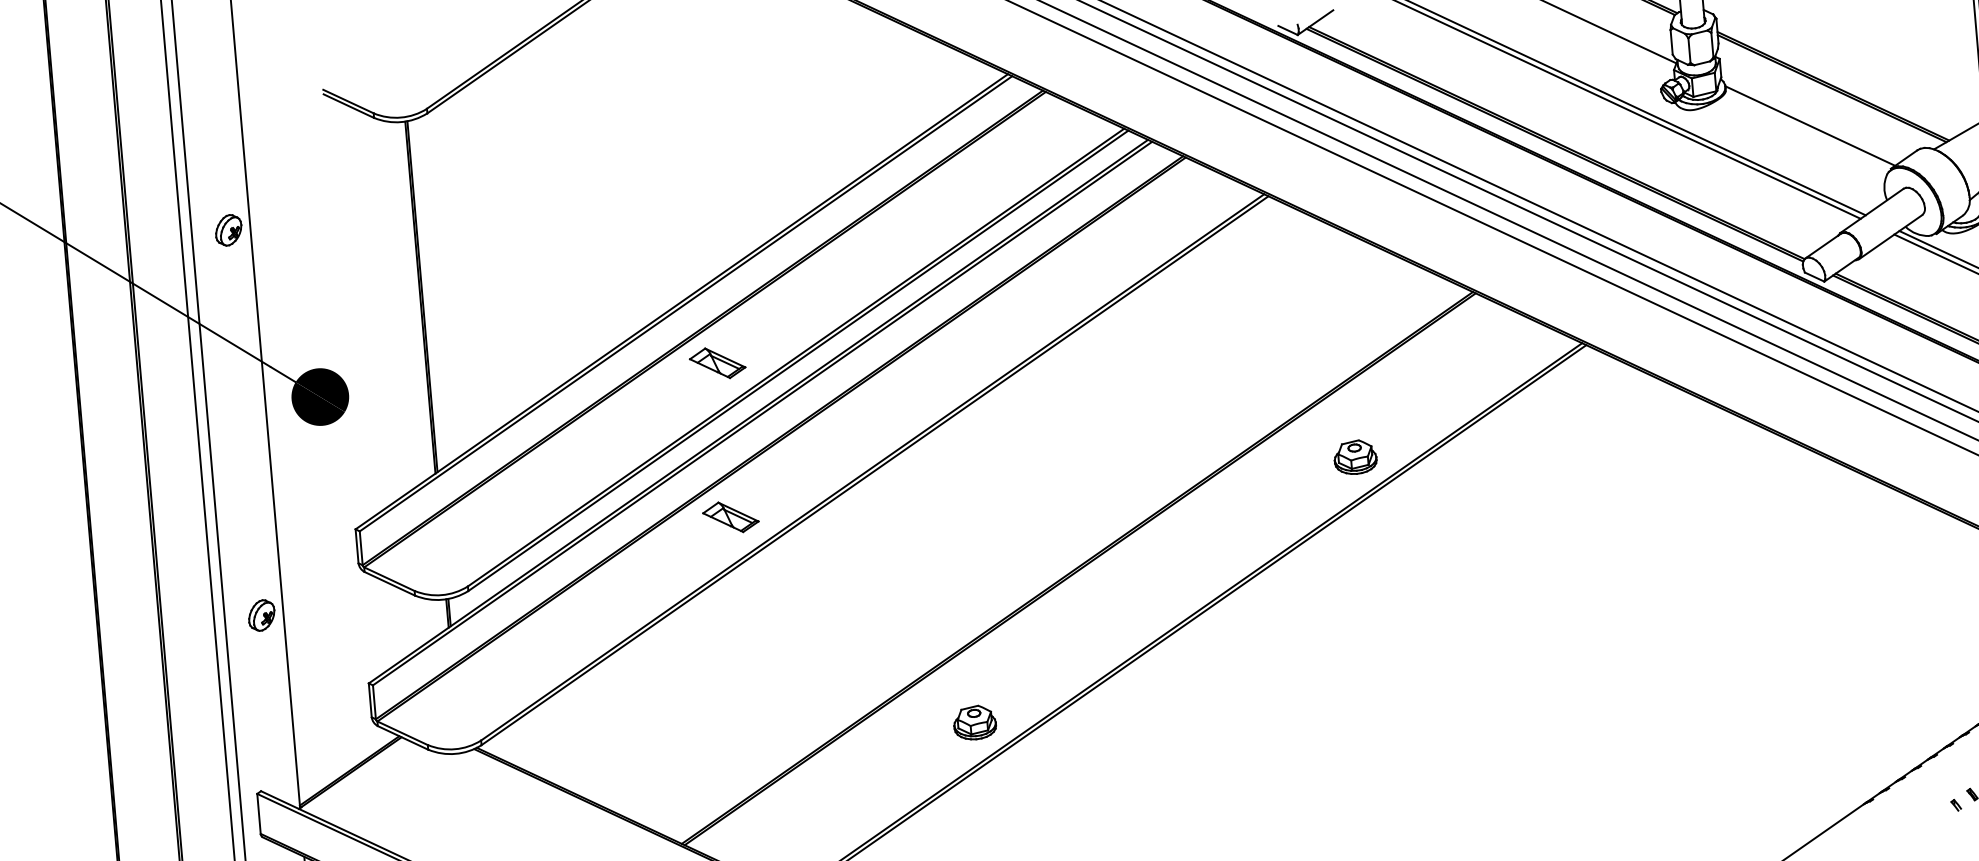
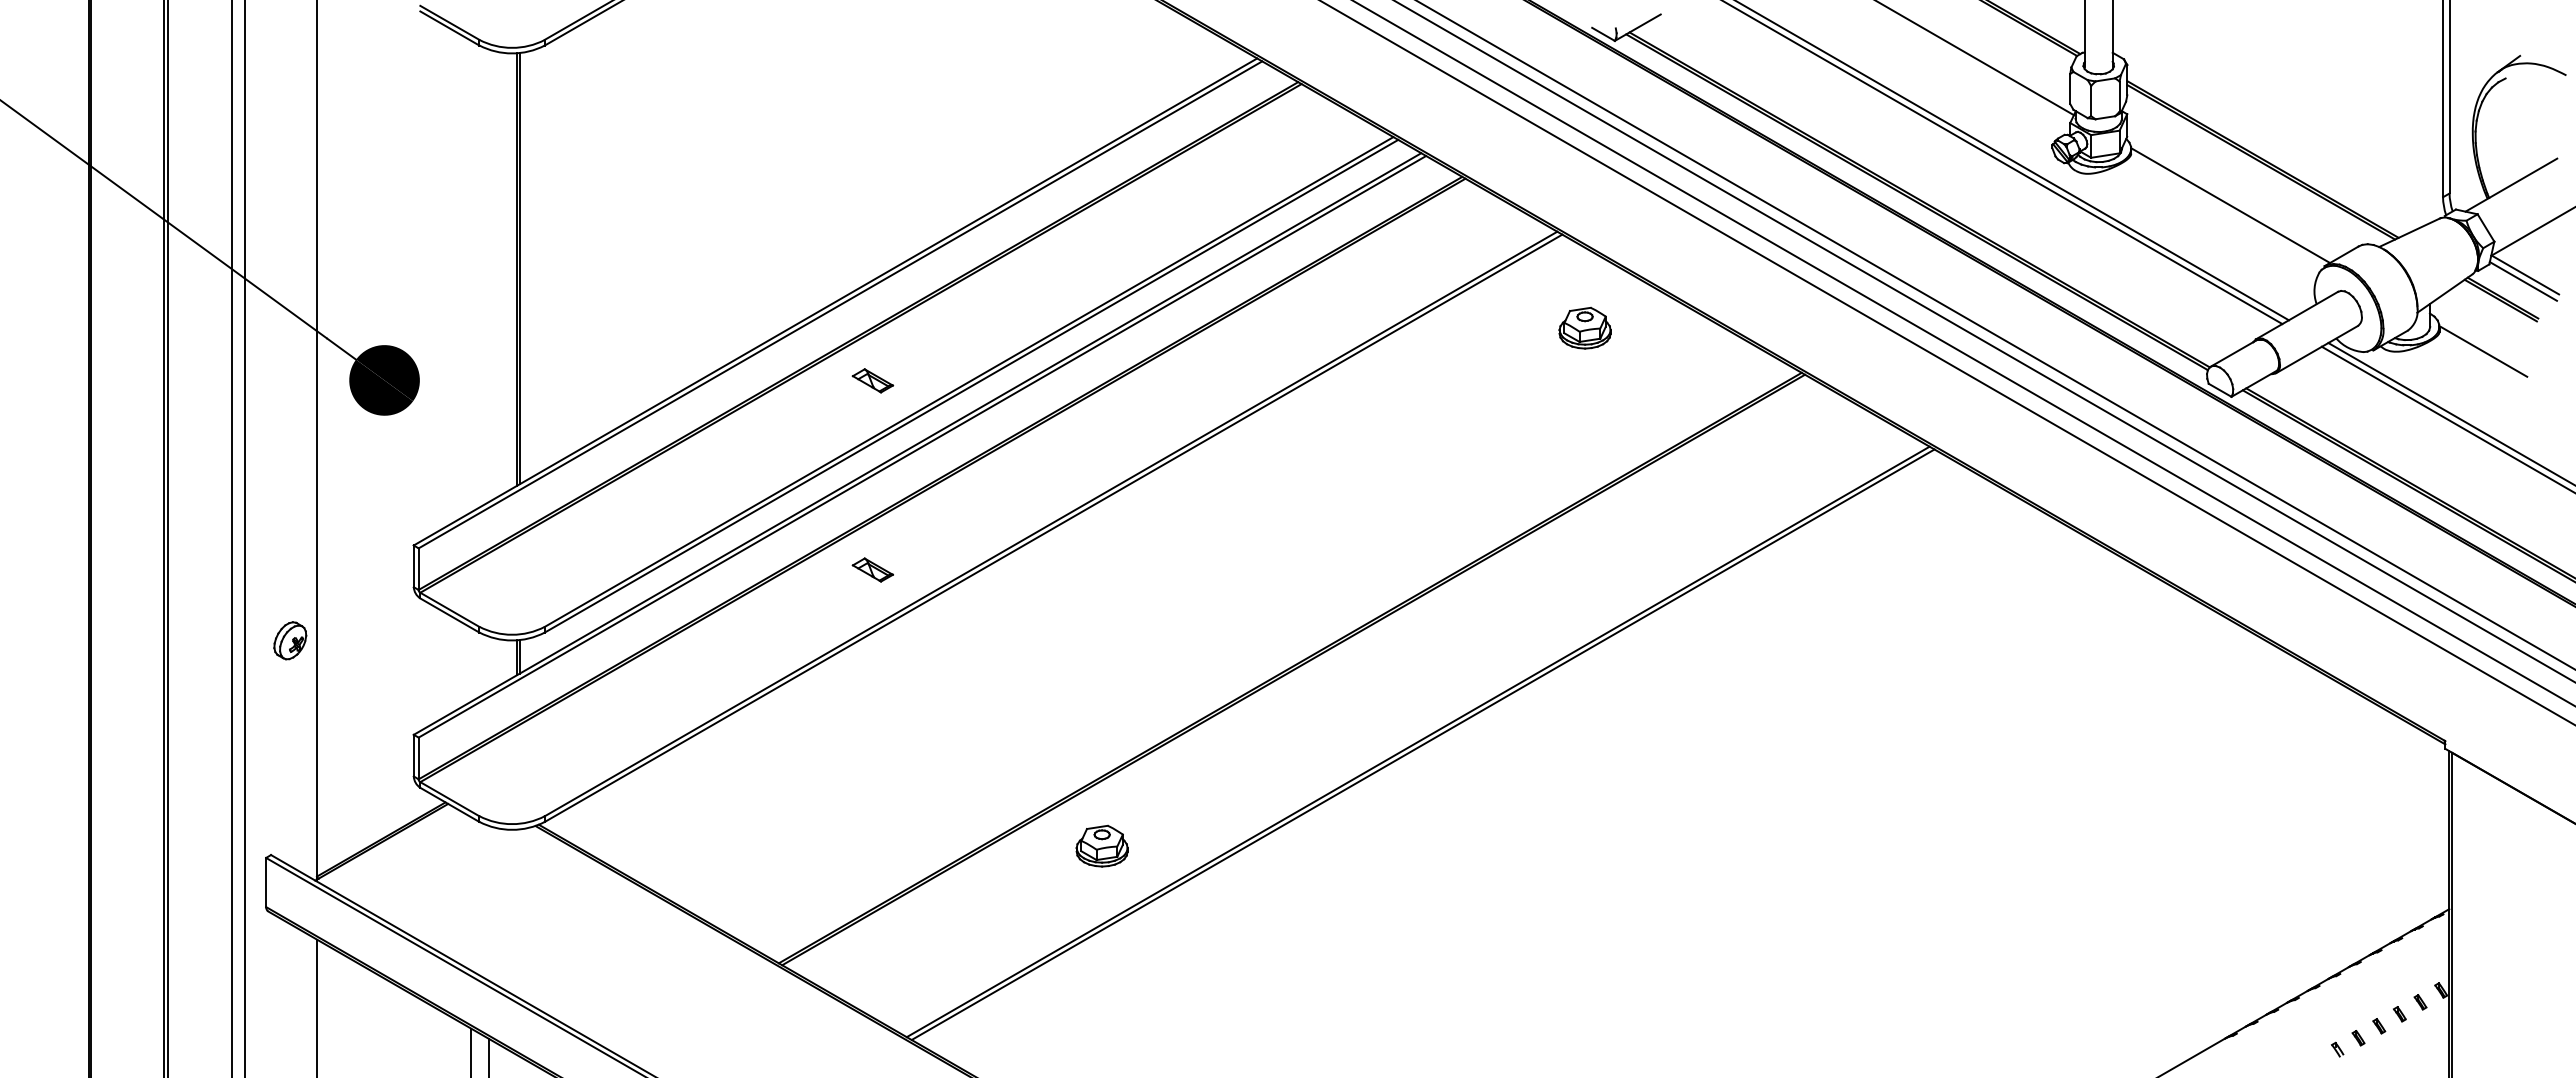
part: (228, 229) -> (290, 166), removed
part: (717, 363) -> (872, 380), size x0.6
part: (1354, 456) -> (1584, 327), moved
part: (730, 516) -> (872, 569), size x0.6
part: (974, 722) -> (1101, 845), moved

